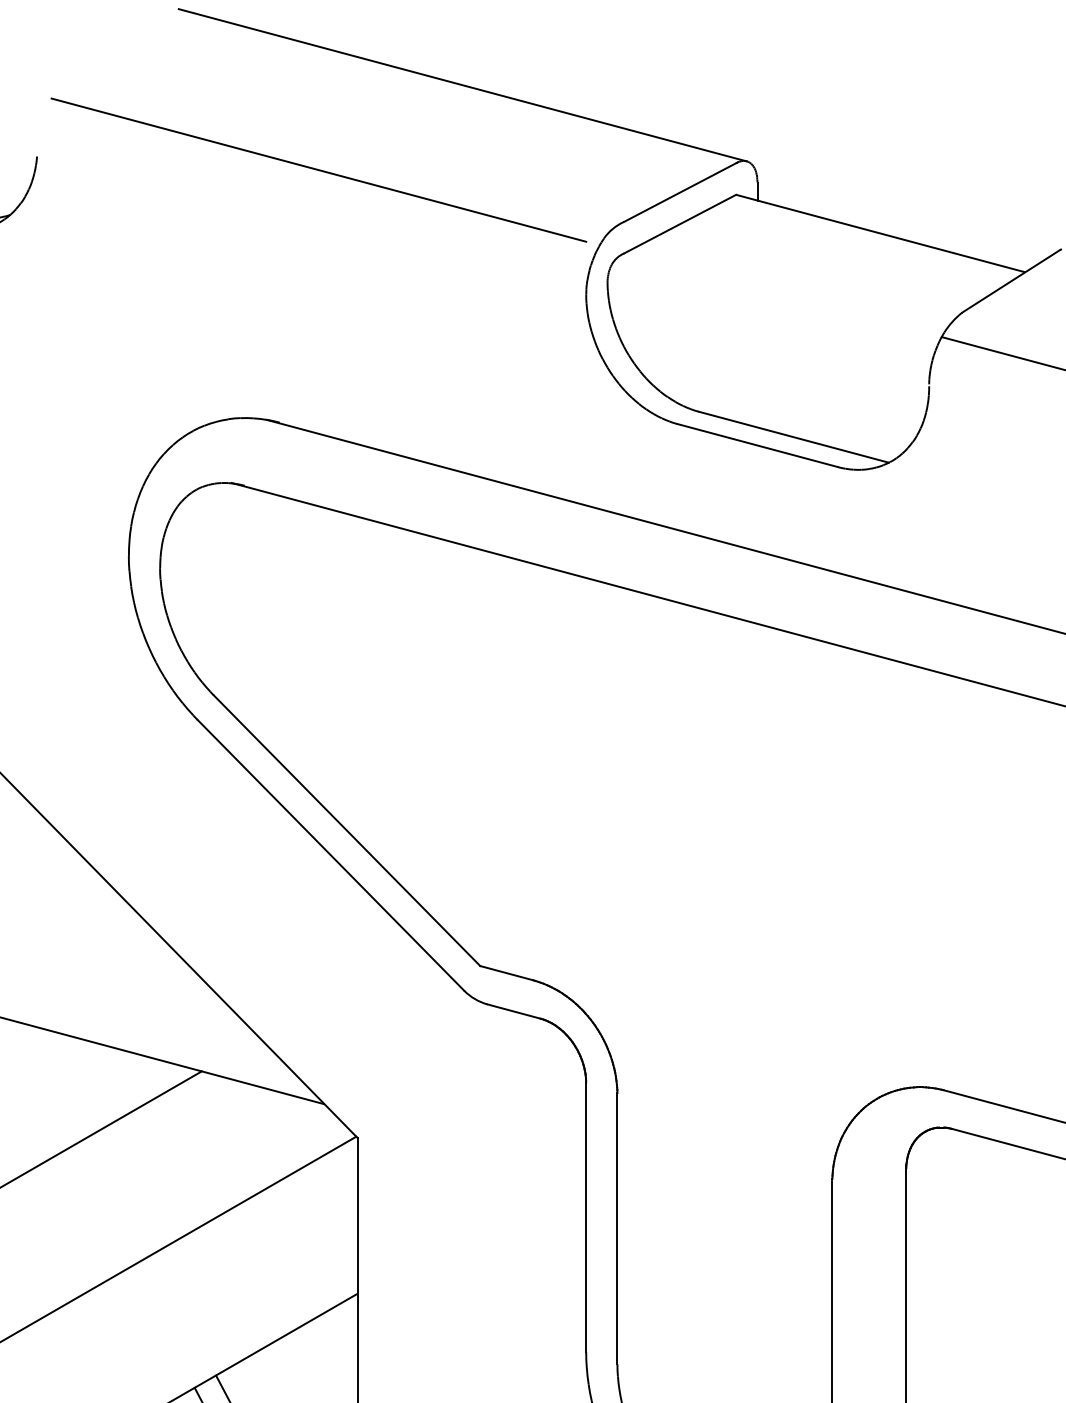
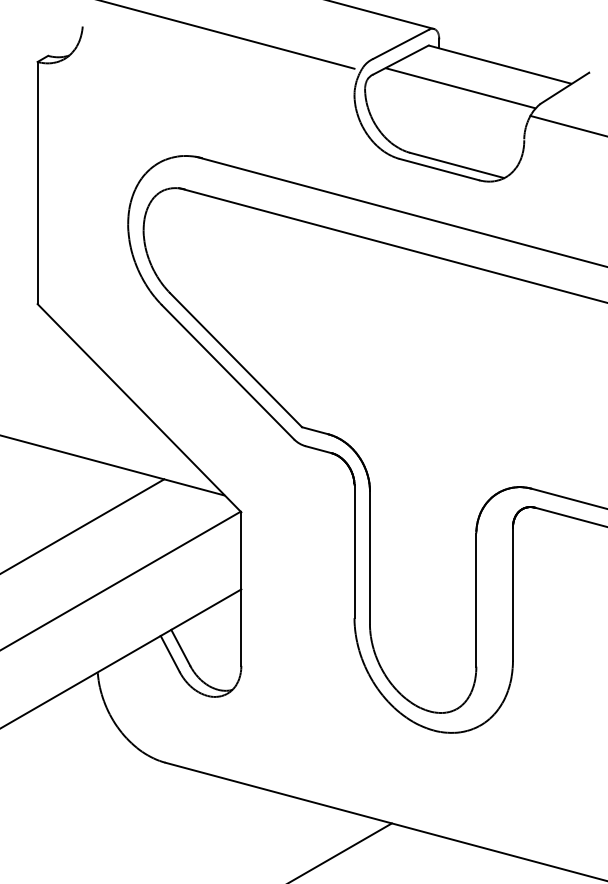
line: (800, 281) -> (460, 88), added

